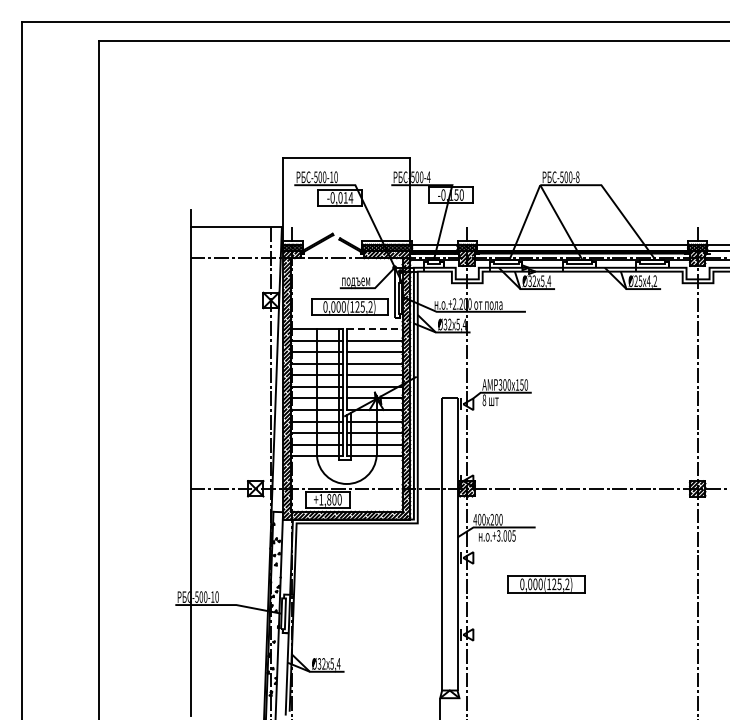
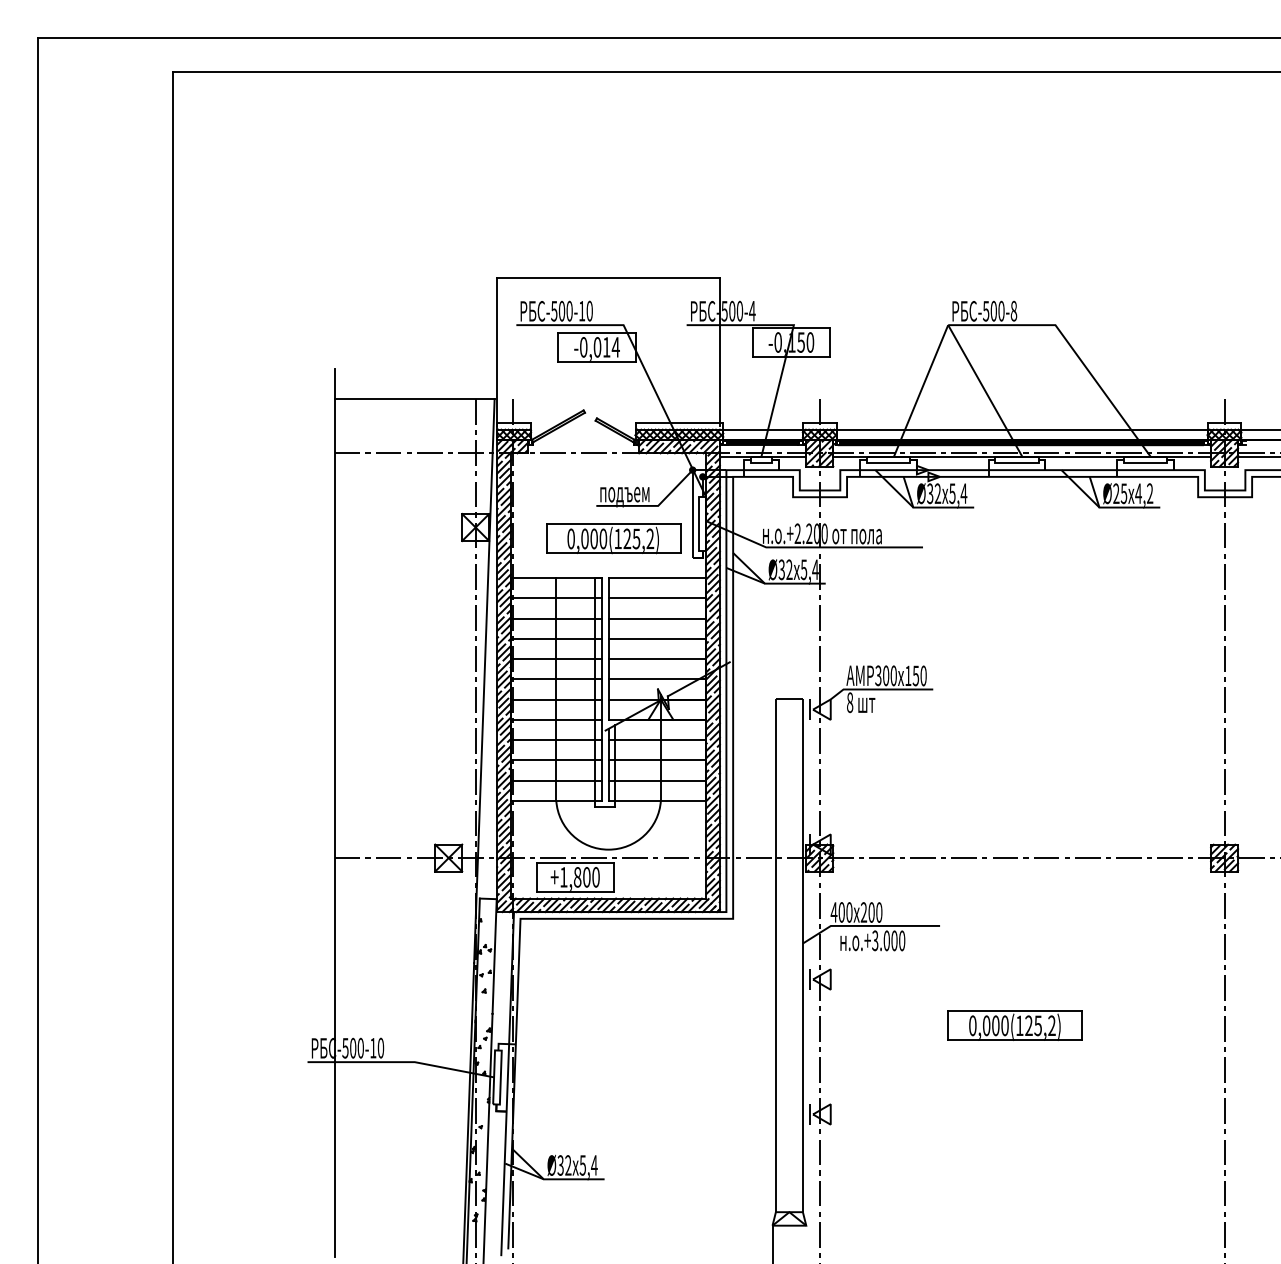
line: (374, 329) -> (657, 578), dashed -> solid
text: (513, 535) -> (901, 940), .+3.005 -> .+3.000
part: (546, 584) -> (1015, 1026), moved

